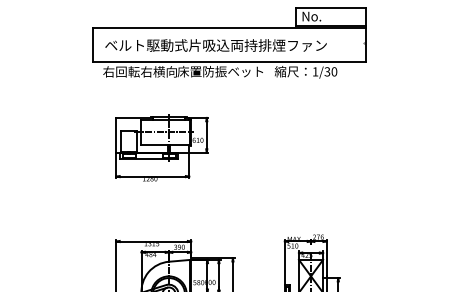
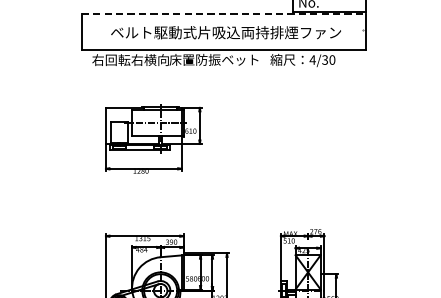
line: (229, 27) -> (223, 14), solid -> dashed
text: (215, 45) -> (225, 32), moved
text: (315, 71) -> (312, 59), 1/30 -> 4/30

